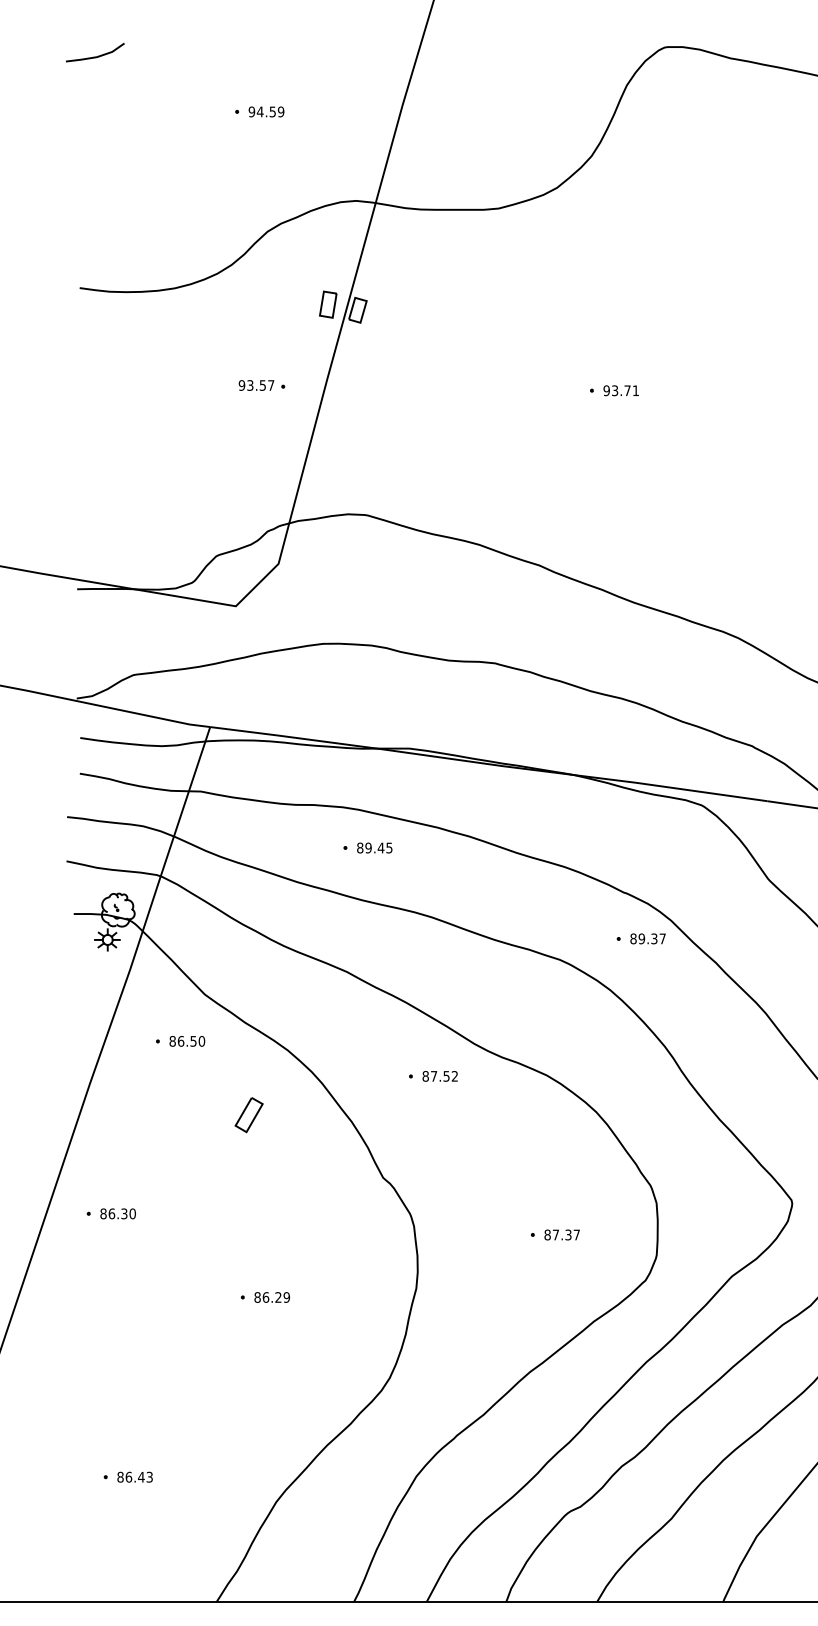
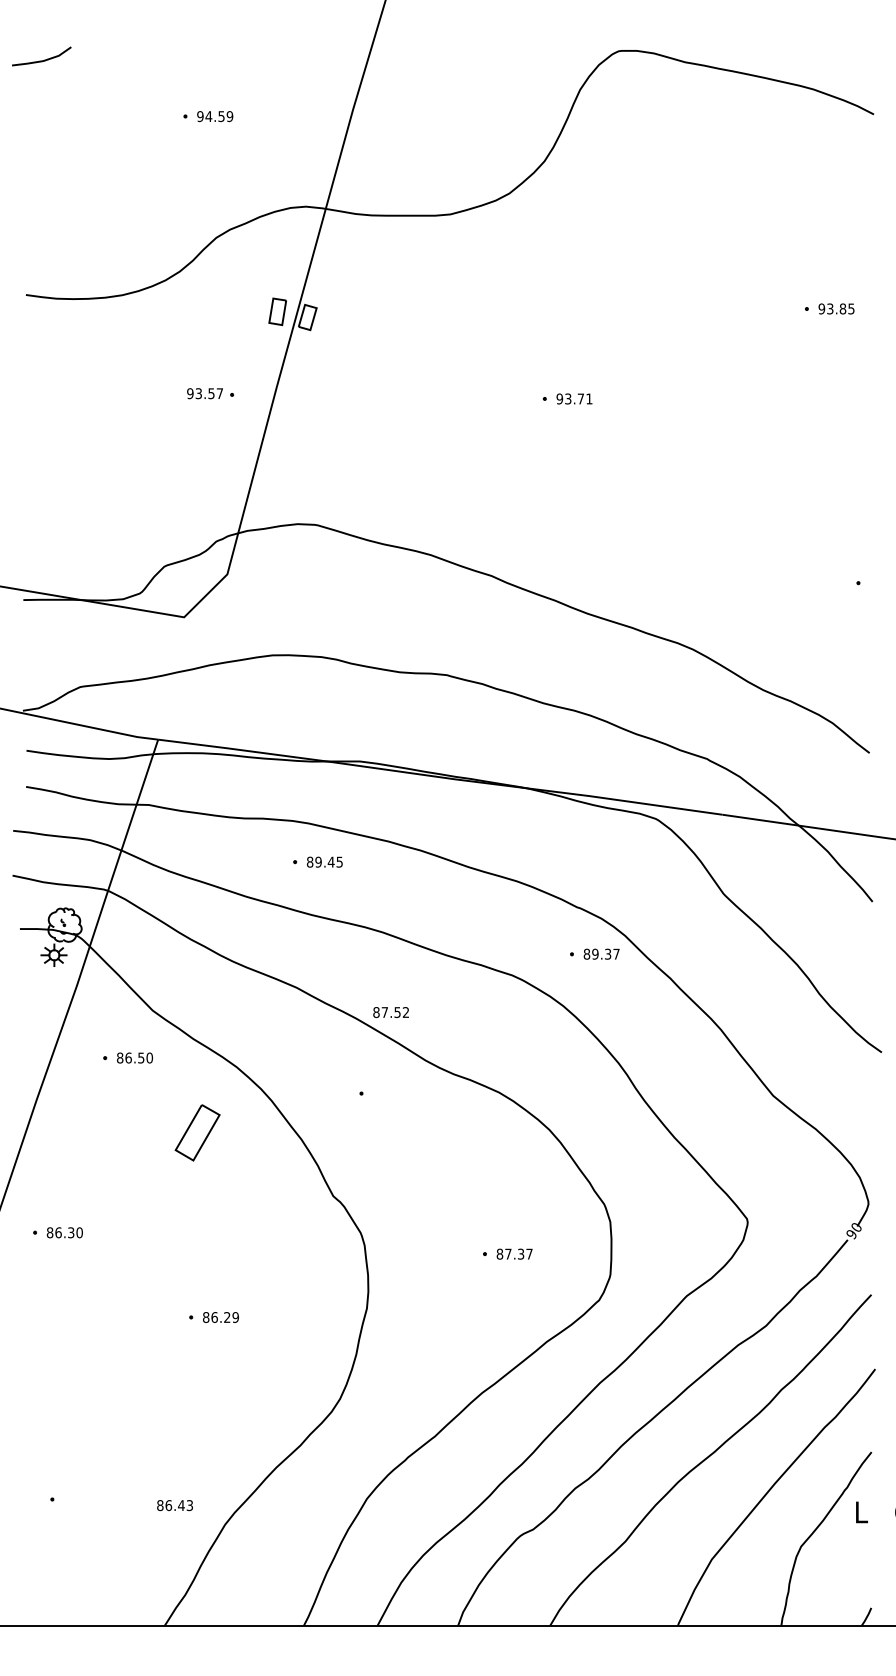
text: (439, 1076) -> (390, 1012), moved
part: (249, 1114) -> (197, 1132), size x1.6
text: (134, 1477) -> (174, 1505), moved

